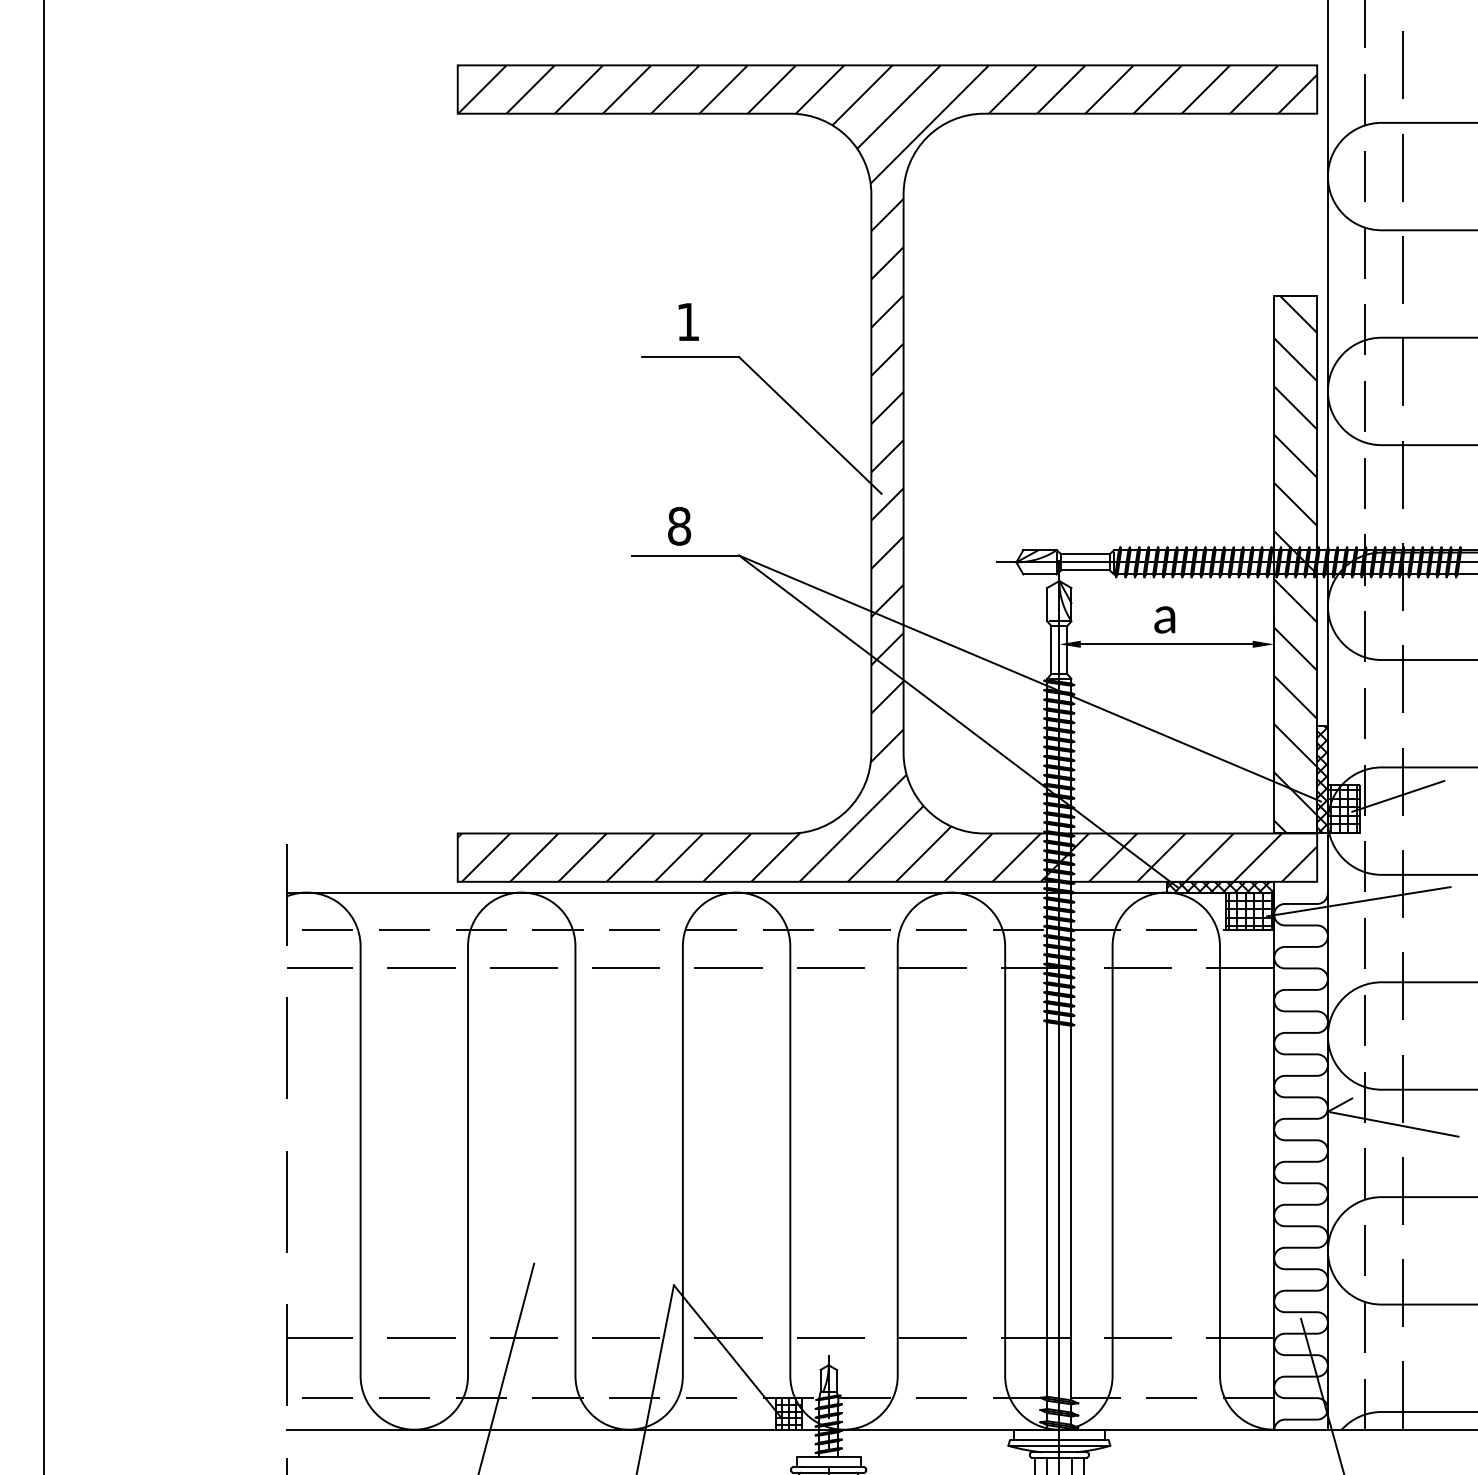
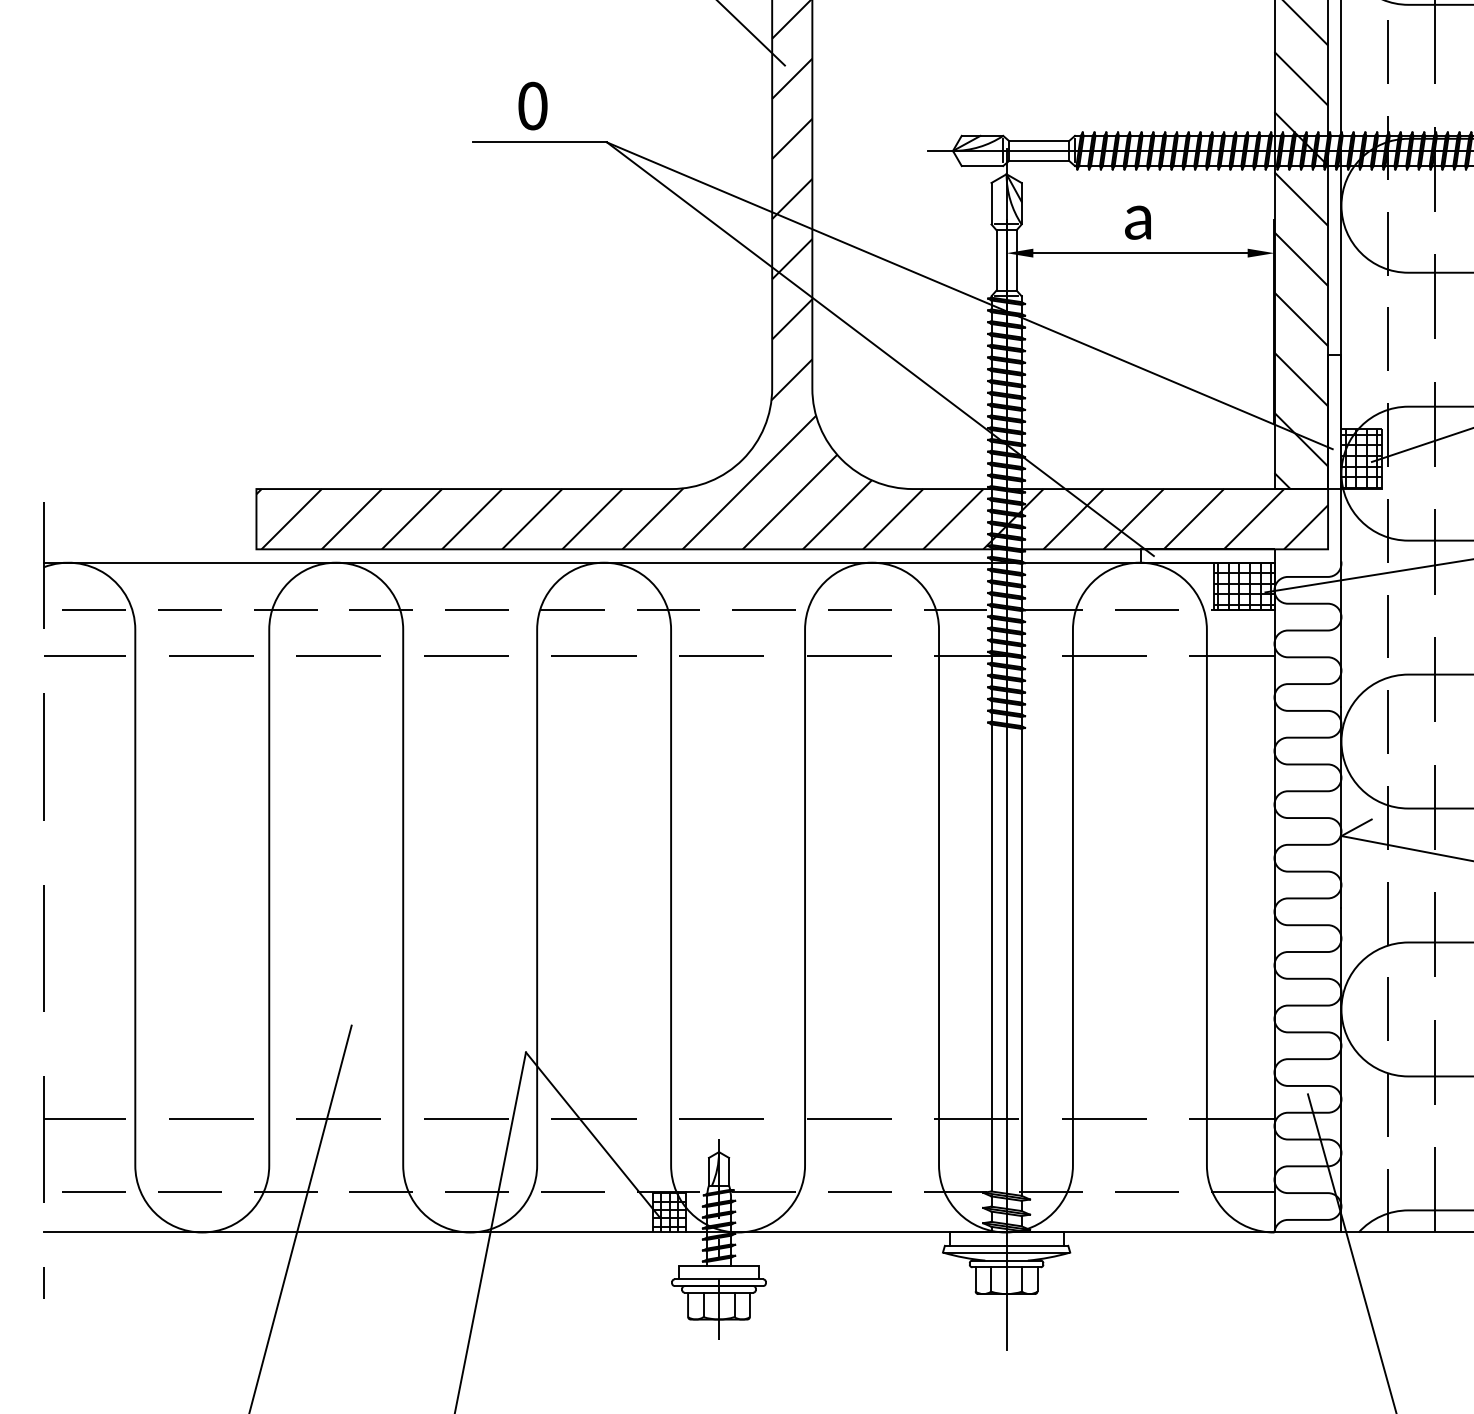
text: (679, 526) -> (532, 106), 8 -> 0
hatch: (1322, 779) -> (1334, 421), removed
hatch: (1220, 886) -> (1207, 555), removed

